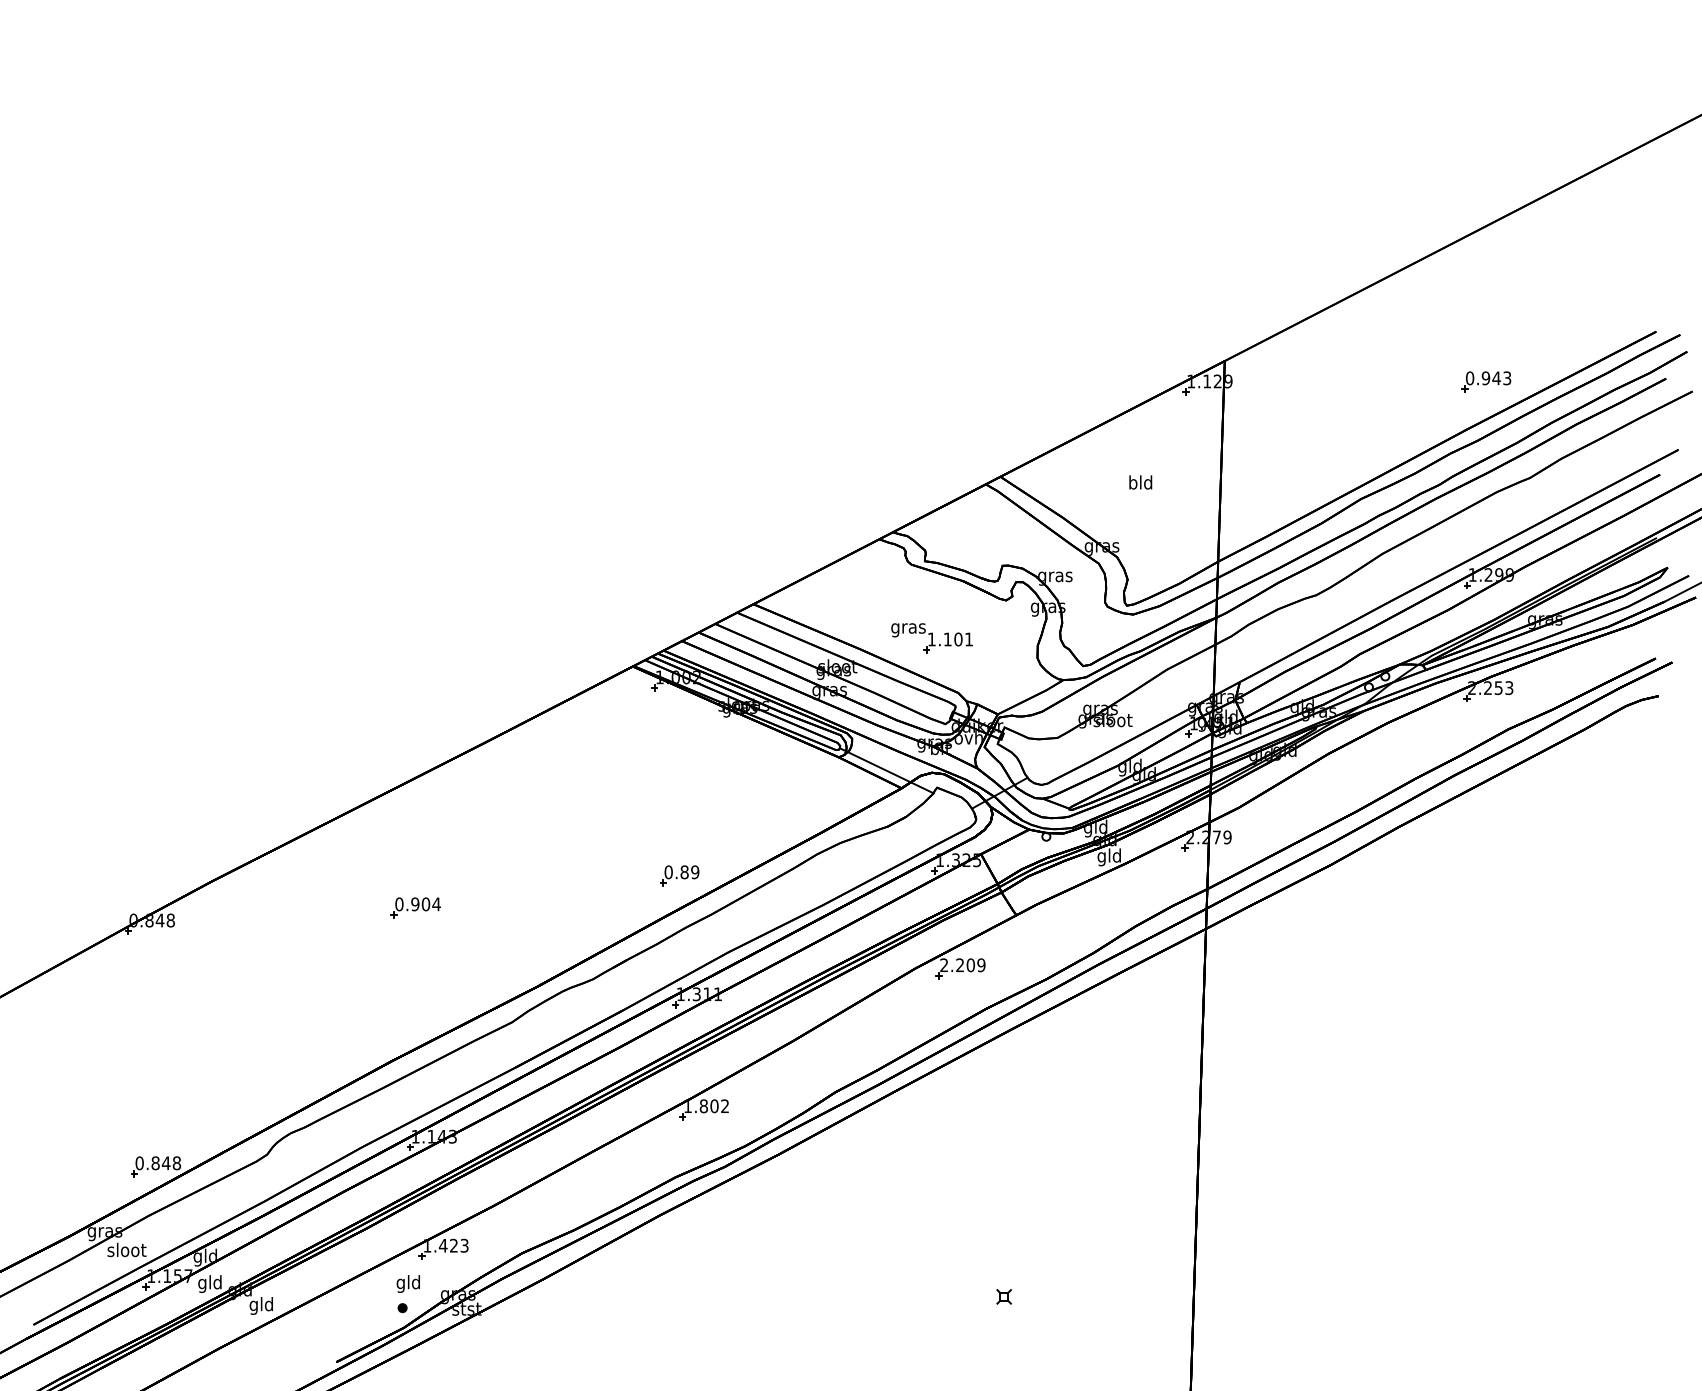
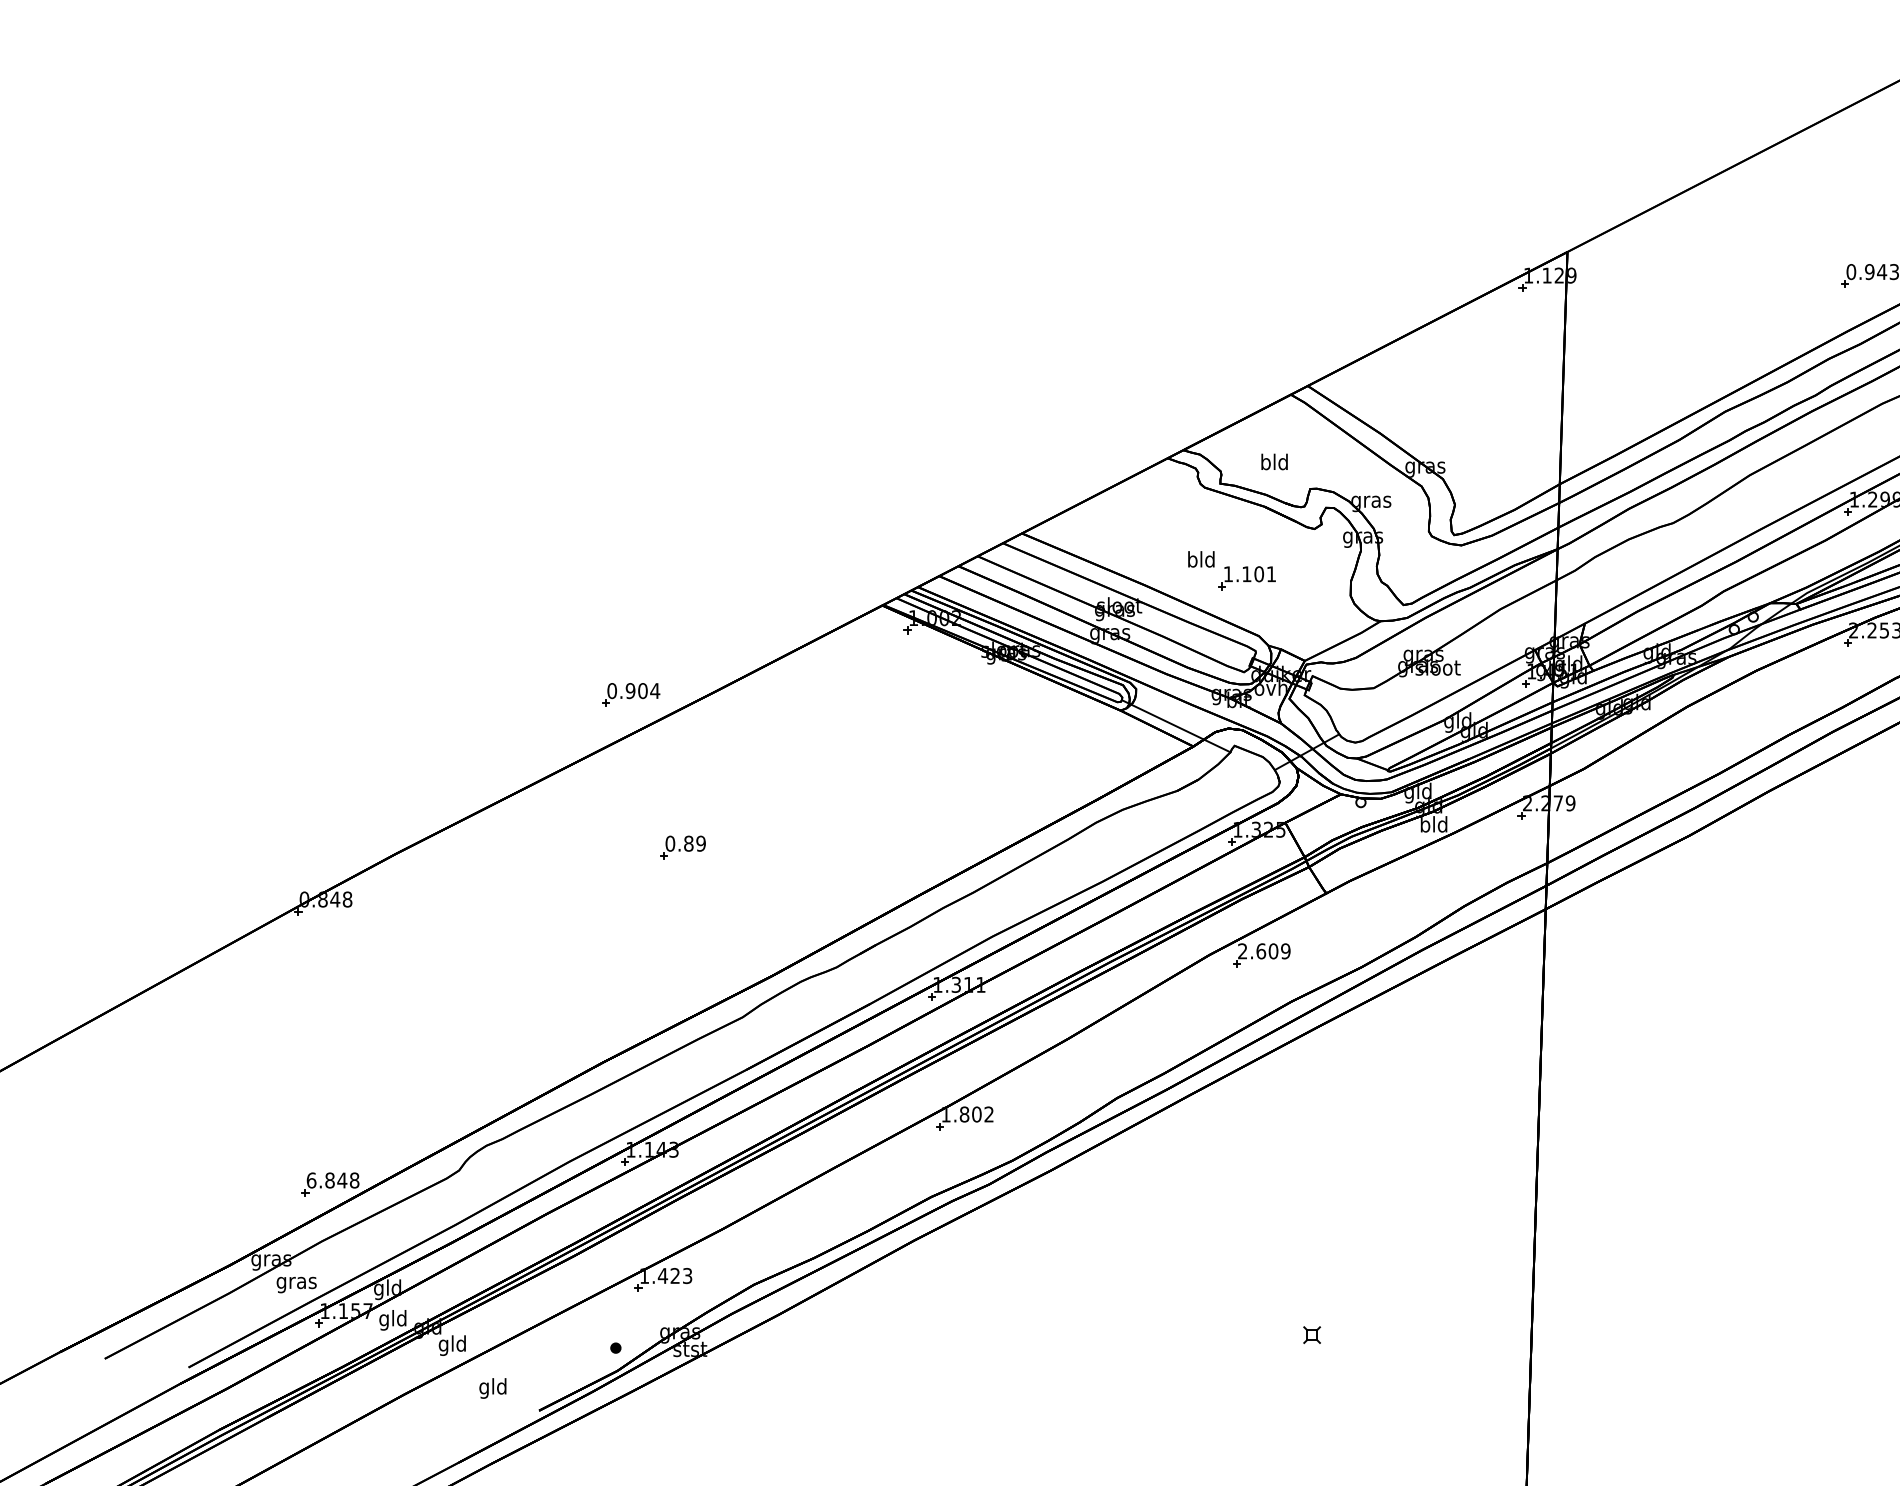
text: (1140, 482) -> (1274, 462), moved
text: (908, 628) -> (1201, 561), gras -> bld
text: (1101, 857) -> (1424, 826), gld -> bld
part: (679, 875) -> (682, 847), moved
part: (415, 907) -> (630, 694), moved
text: (960, 965) -> (1261, 951), 2.209 -> 2.609
text: (139, 1162) -> (311, 1179), 0.848 -> 6.848
text: (126, 1251) -> (296, 1282), sloot -> gras
text: (407, 1283) -> (491, 1387), moved

